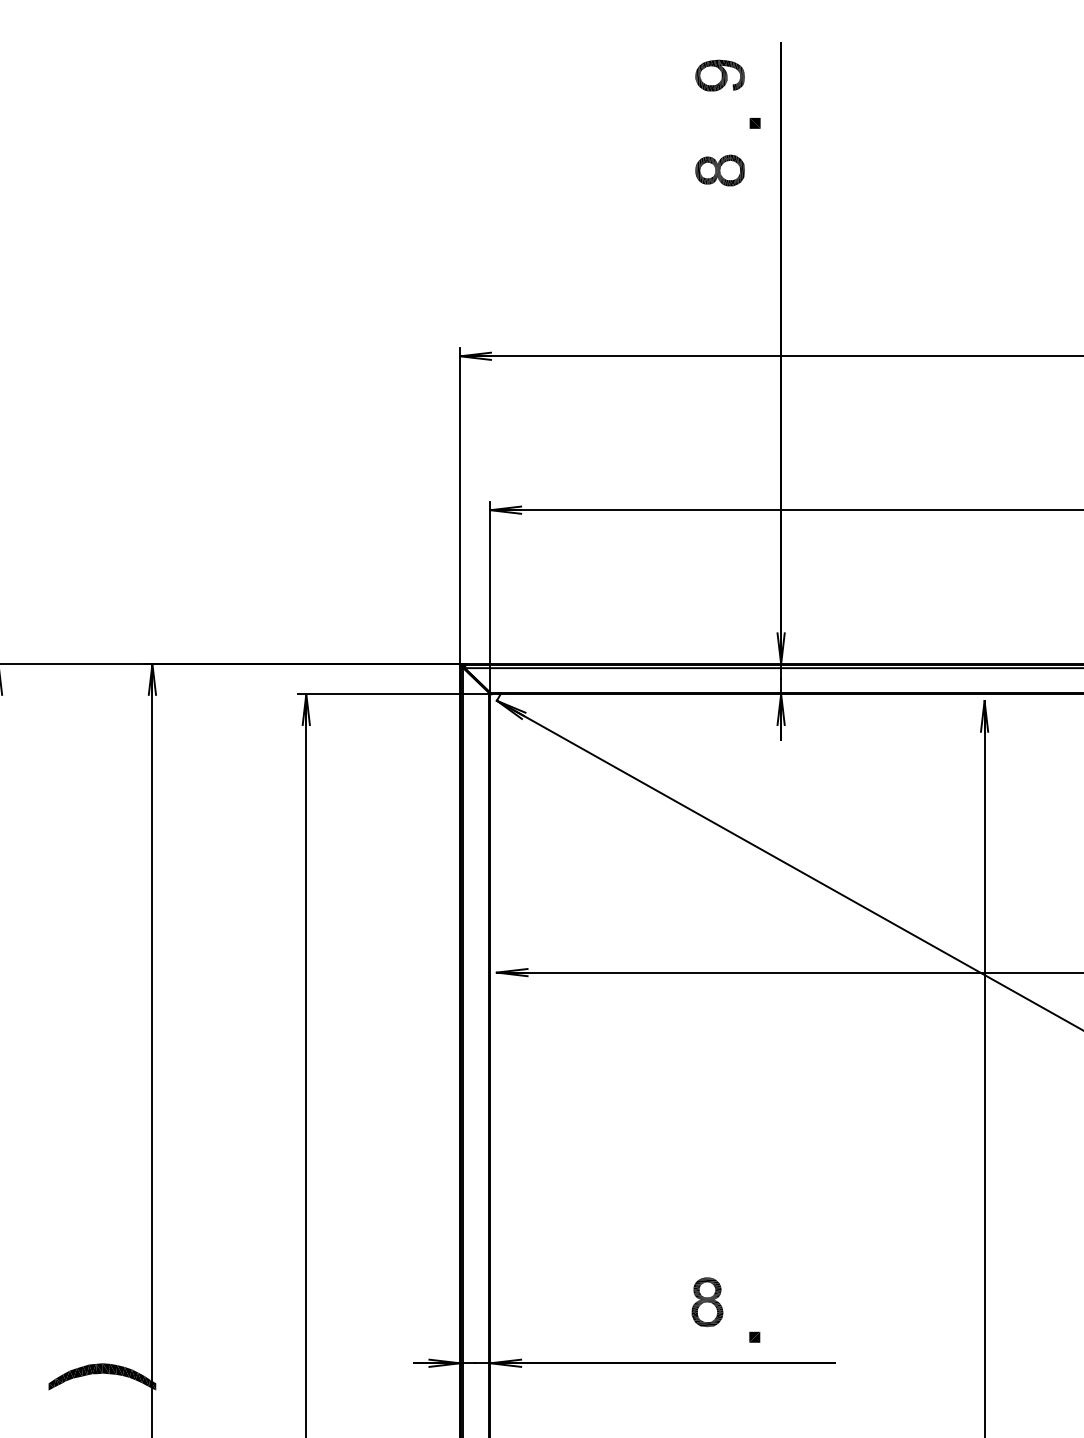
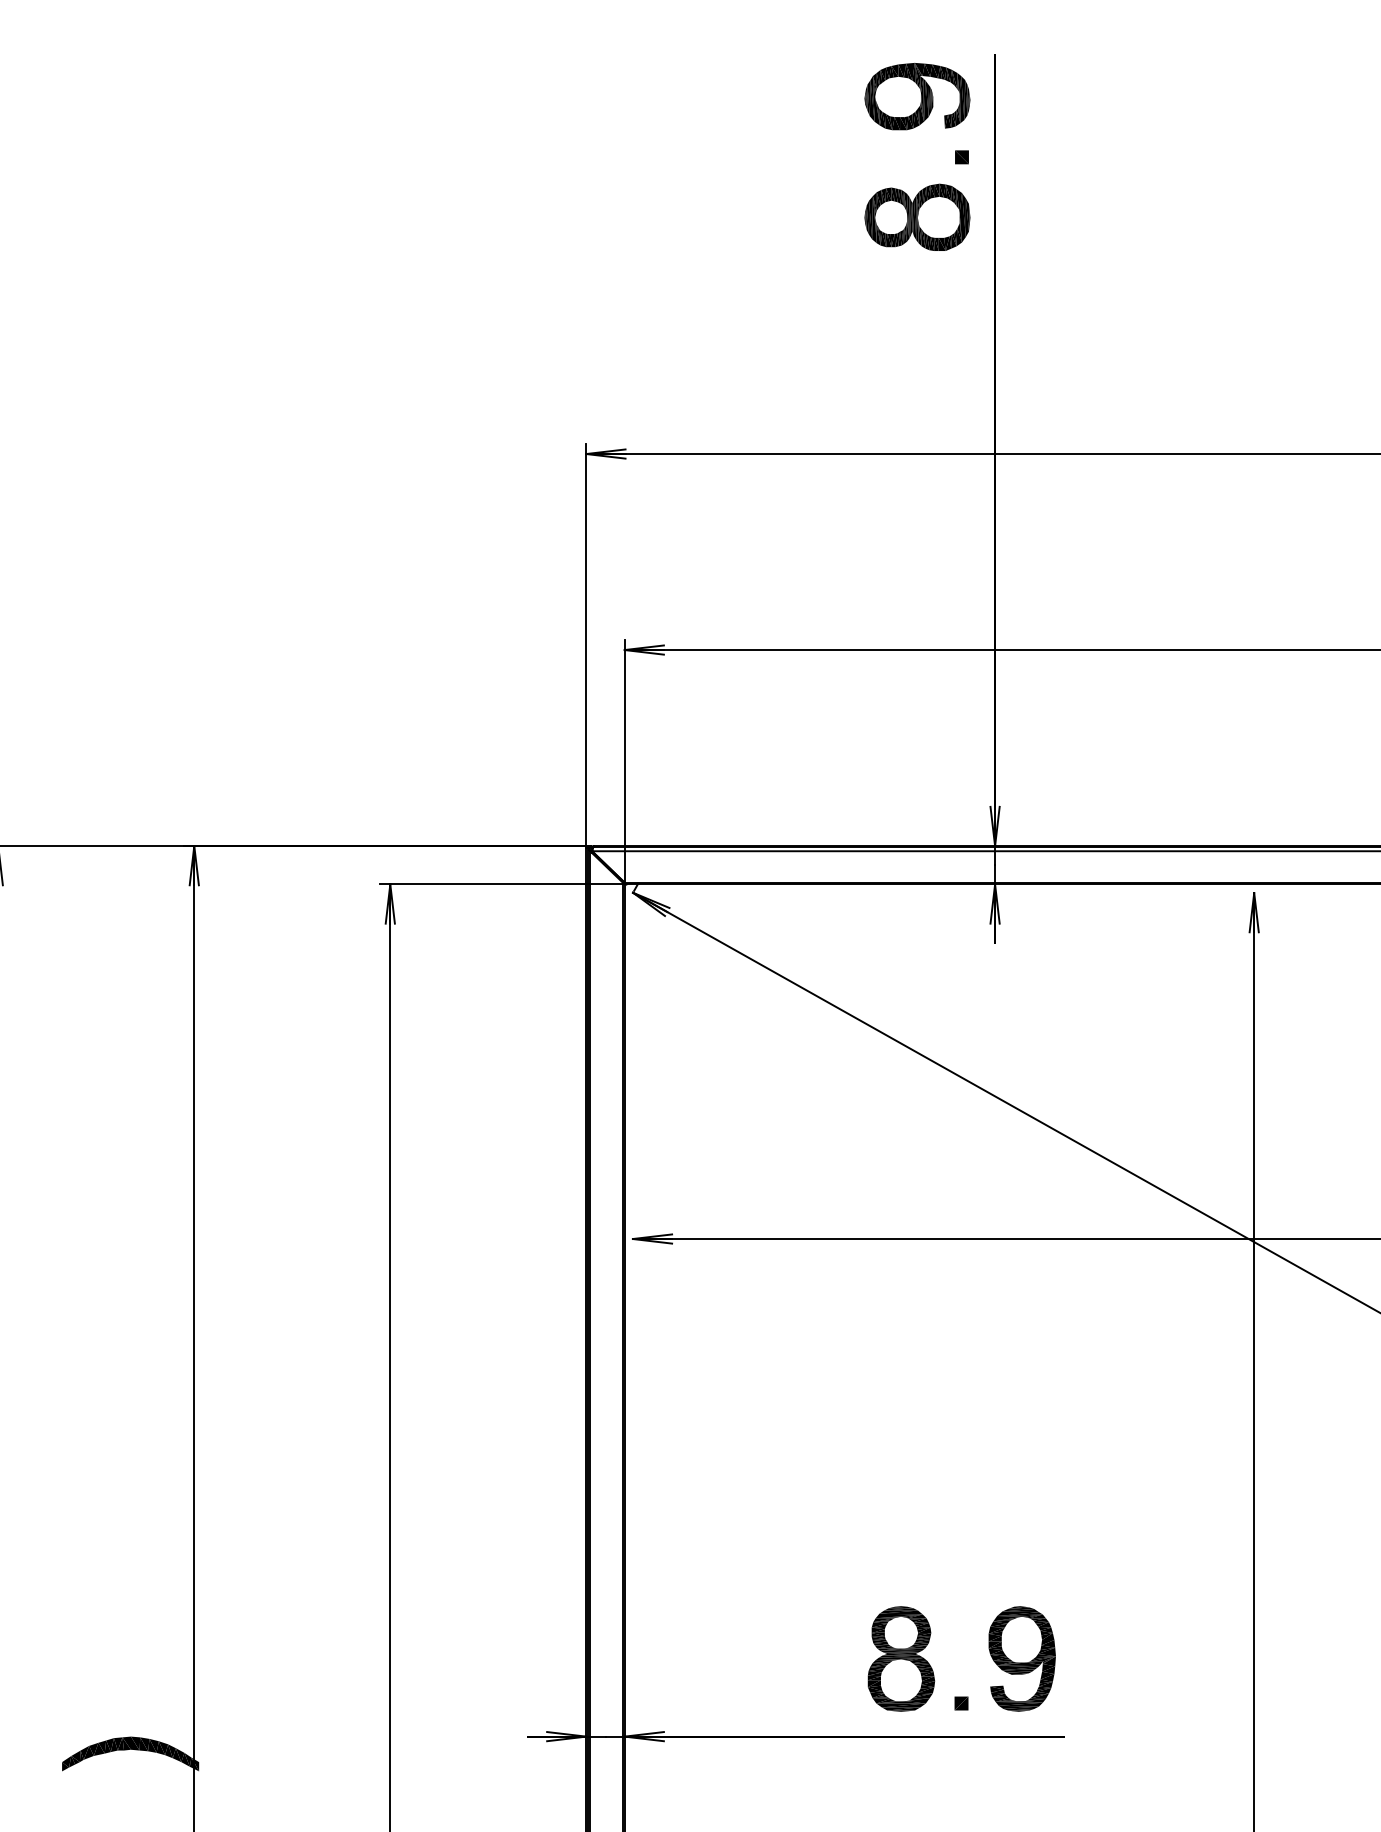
part: (719, 75) -> (916, 96), size x1.67
part: (719, 170) -> (916, 217), size x1.67
part: (707, 1301) -> (901, 1657), size x1.67
part: (802, 1301) -> (1022, 1657), added

